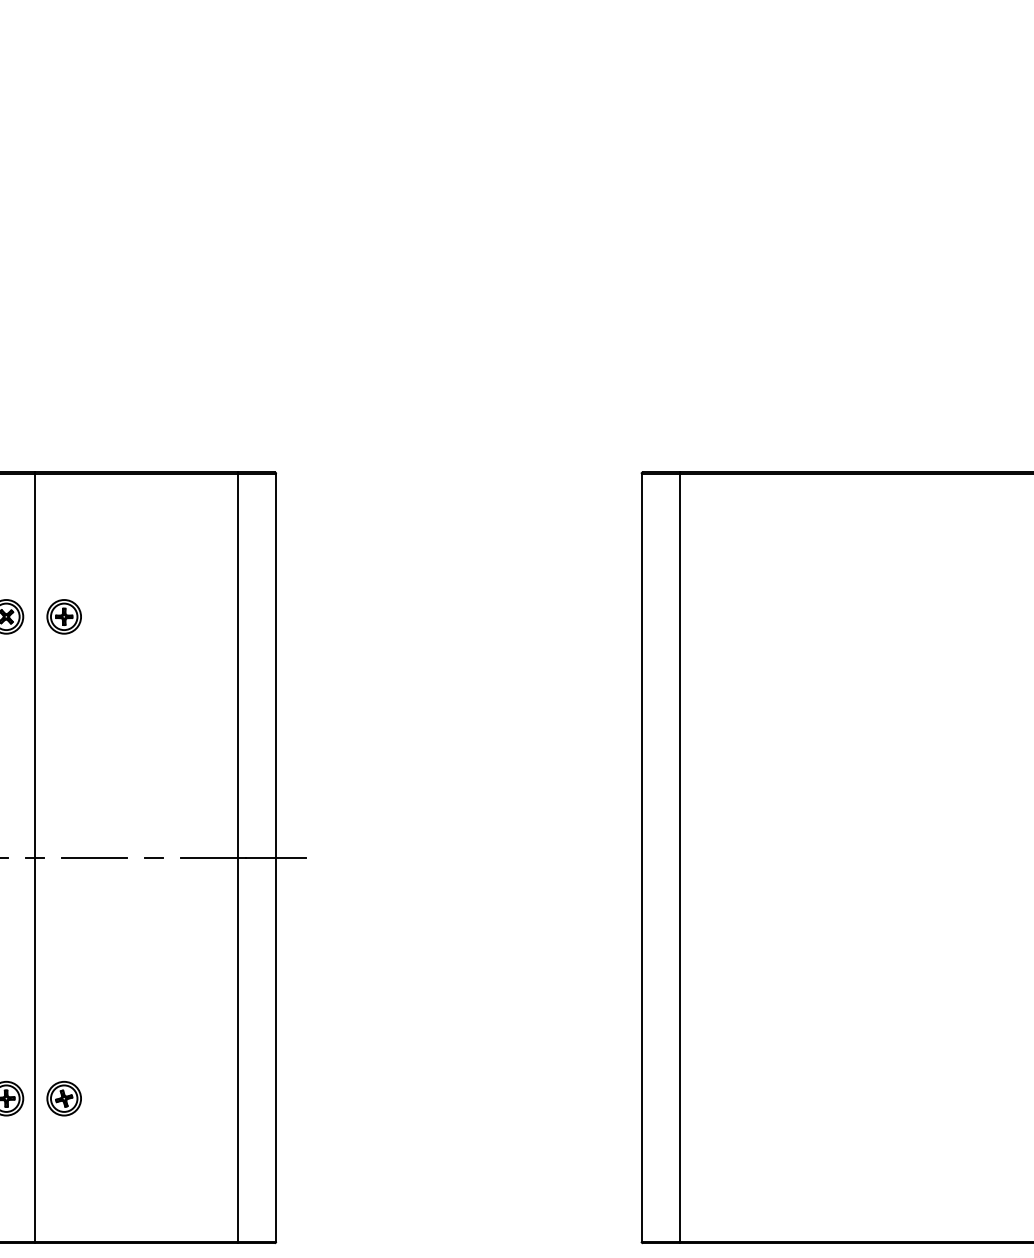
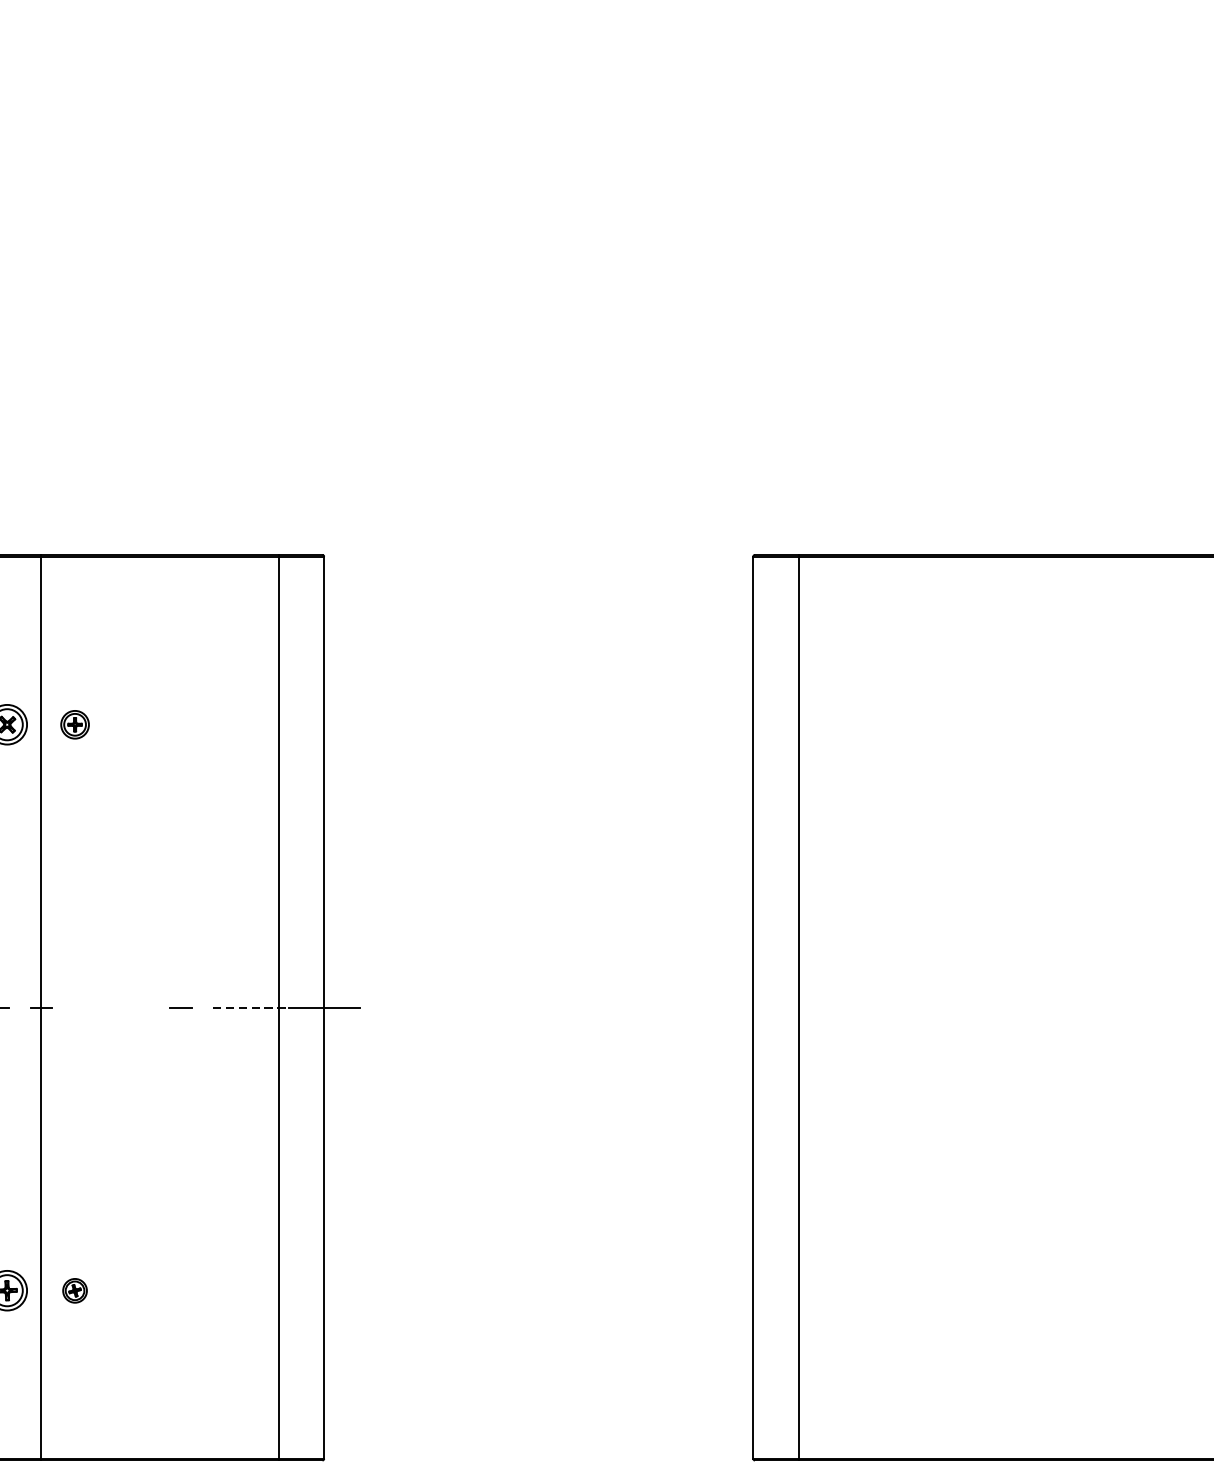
part: (63, 616) -> (74, 724), size x0.7
line: (94, 857) -> (110, 1007), removed
line: (214, 857) -> (251, 1007), solid -> dashed
part: (63, 1098) -> (74, 1290), size x0.6

